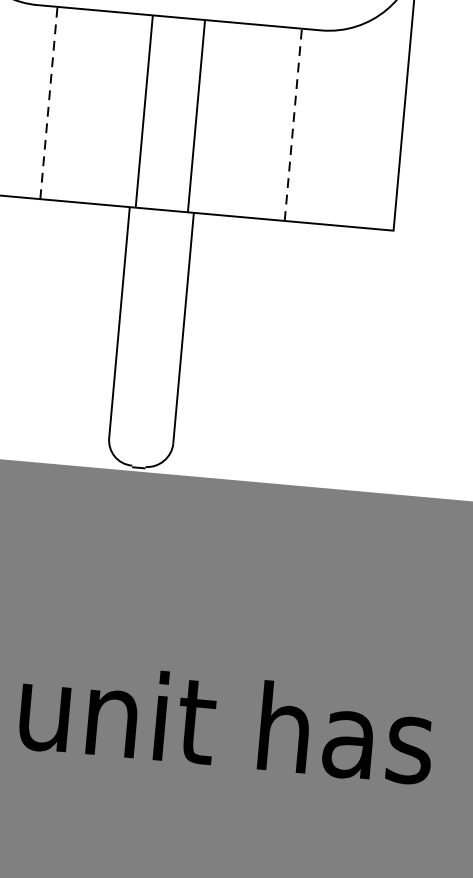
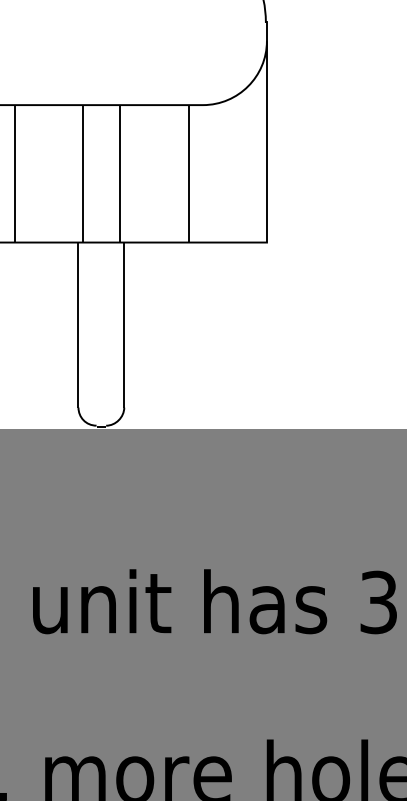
line: (48, 102) -> (14, 173), dashed -> solid
line: (293, 124) -> (189, 173), dashed -> solid

